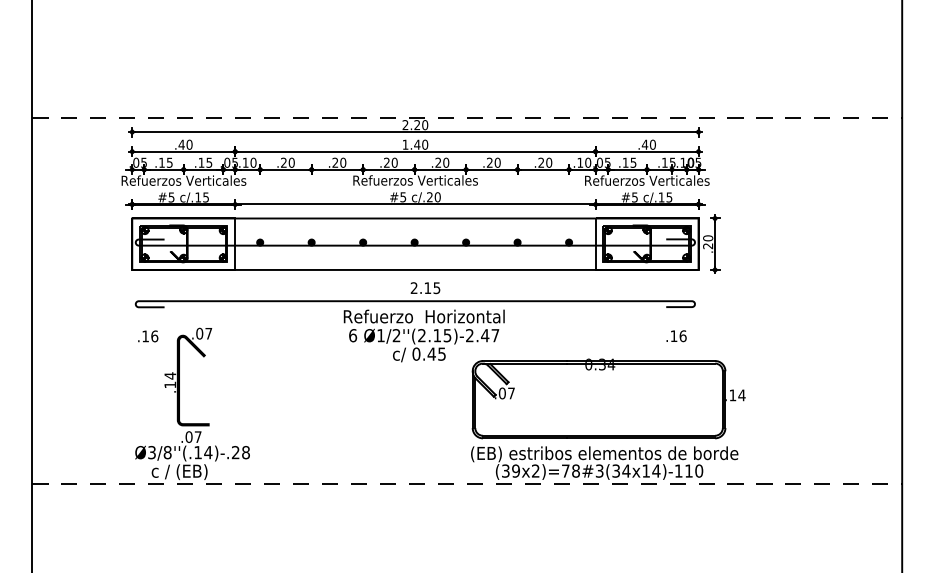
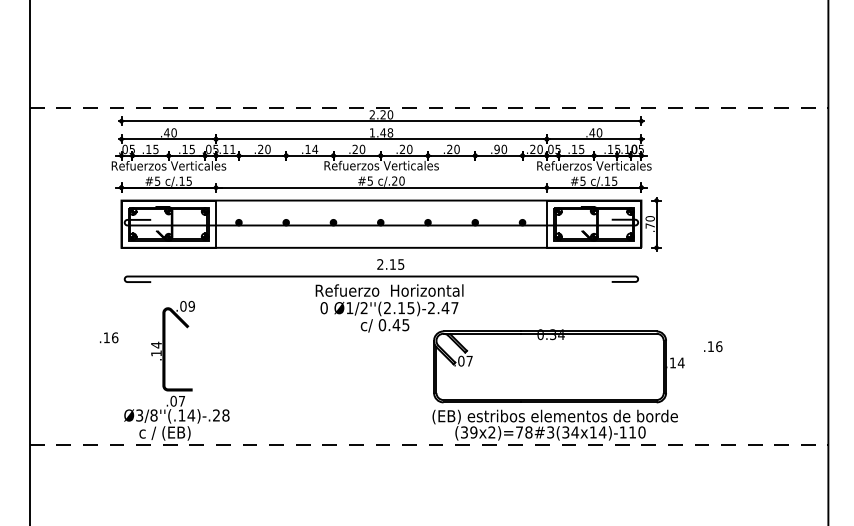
text: (425, 144) -> (390, 132), 1.40 -> 1.48
text: (579, 161) -> (532, 148), .10 -> .20
text: (253, 162) -> (232, 149), .10 -> .11
text: (339, 162) -> (311, 149), .20 -> .14
text: (540, 162) -> (496, 149), .20 -> .90
text: (707, 245) -> (649, 225), .20 -> .70
text: (208, 332) -> (191, 305), .07 -> .09
text: (352, 334) -> (323, 307), 6 -> 0
text: (148, 336) -> (109, 337), moved
text: (676, 336) -> (713, 346), moved

